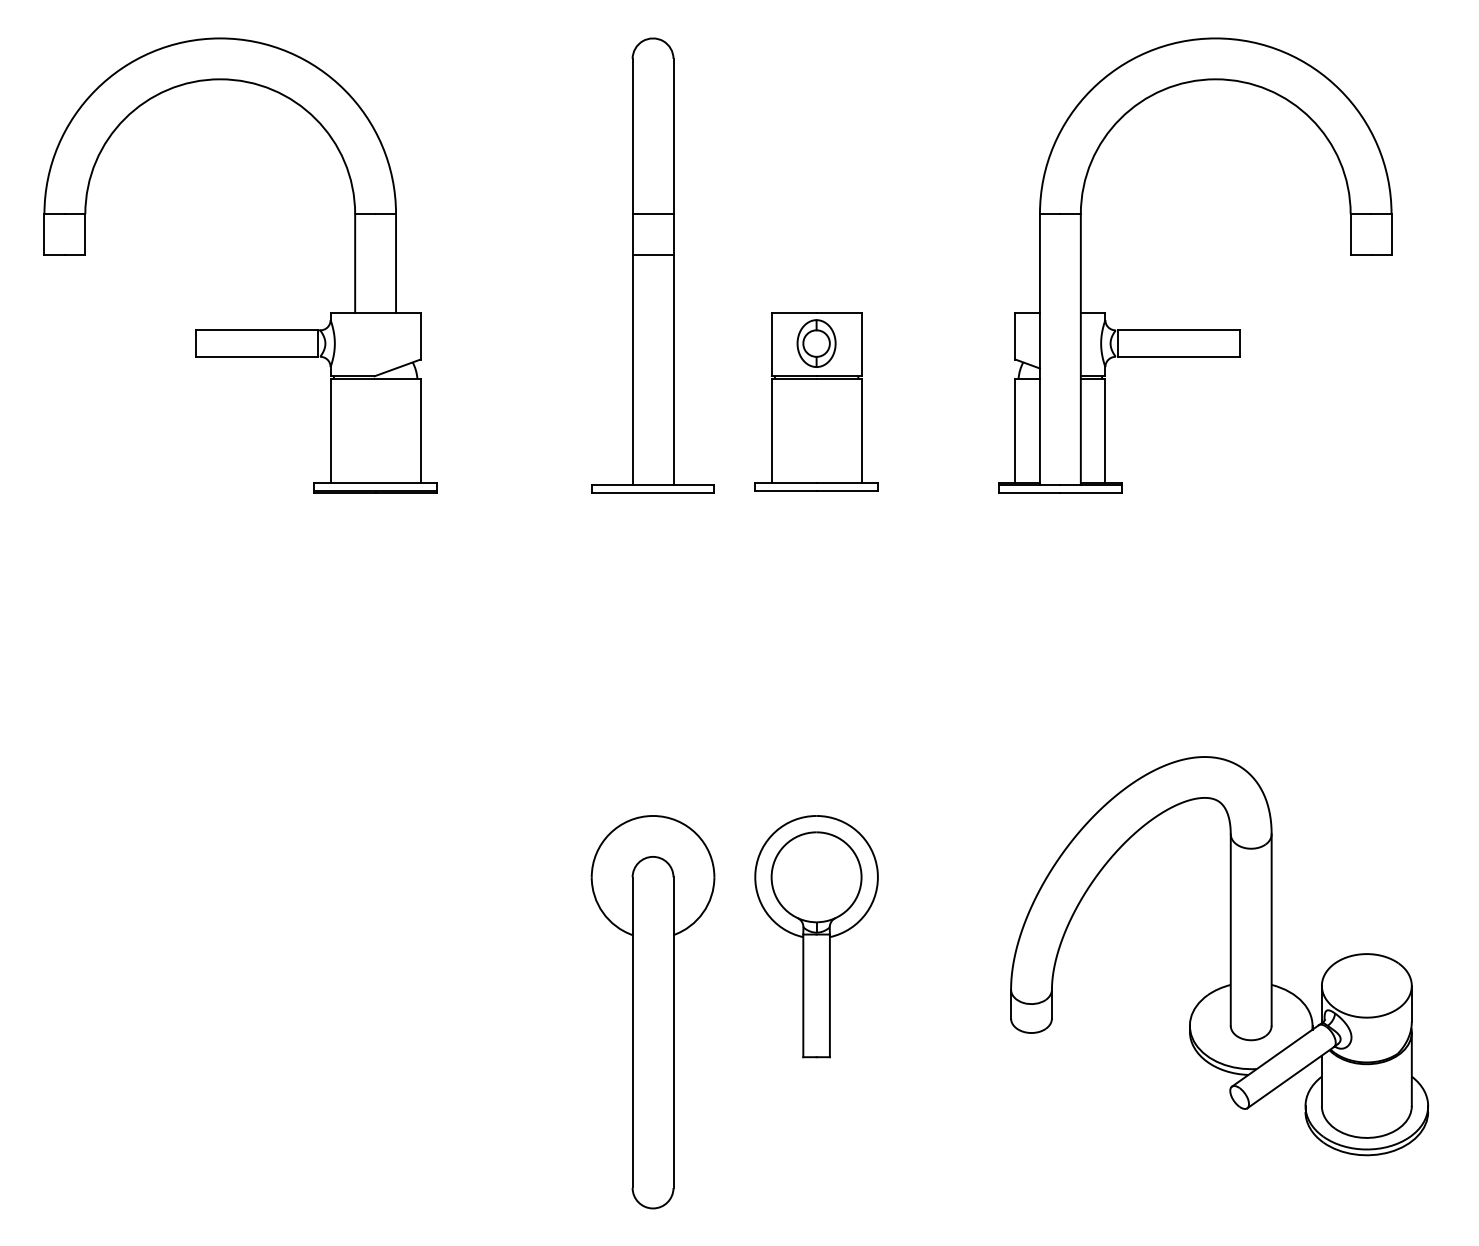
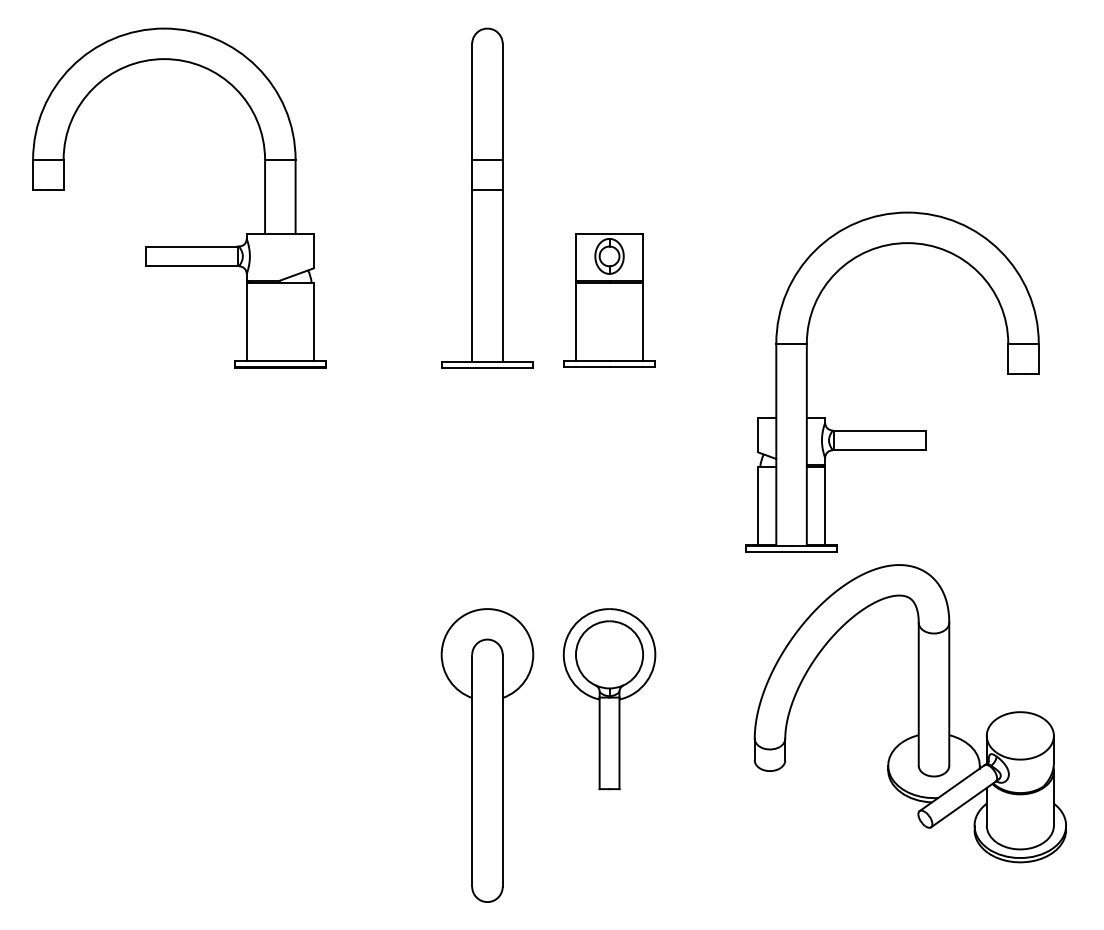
part: (1195, 330) -> (892, 430), moved

